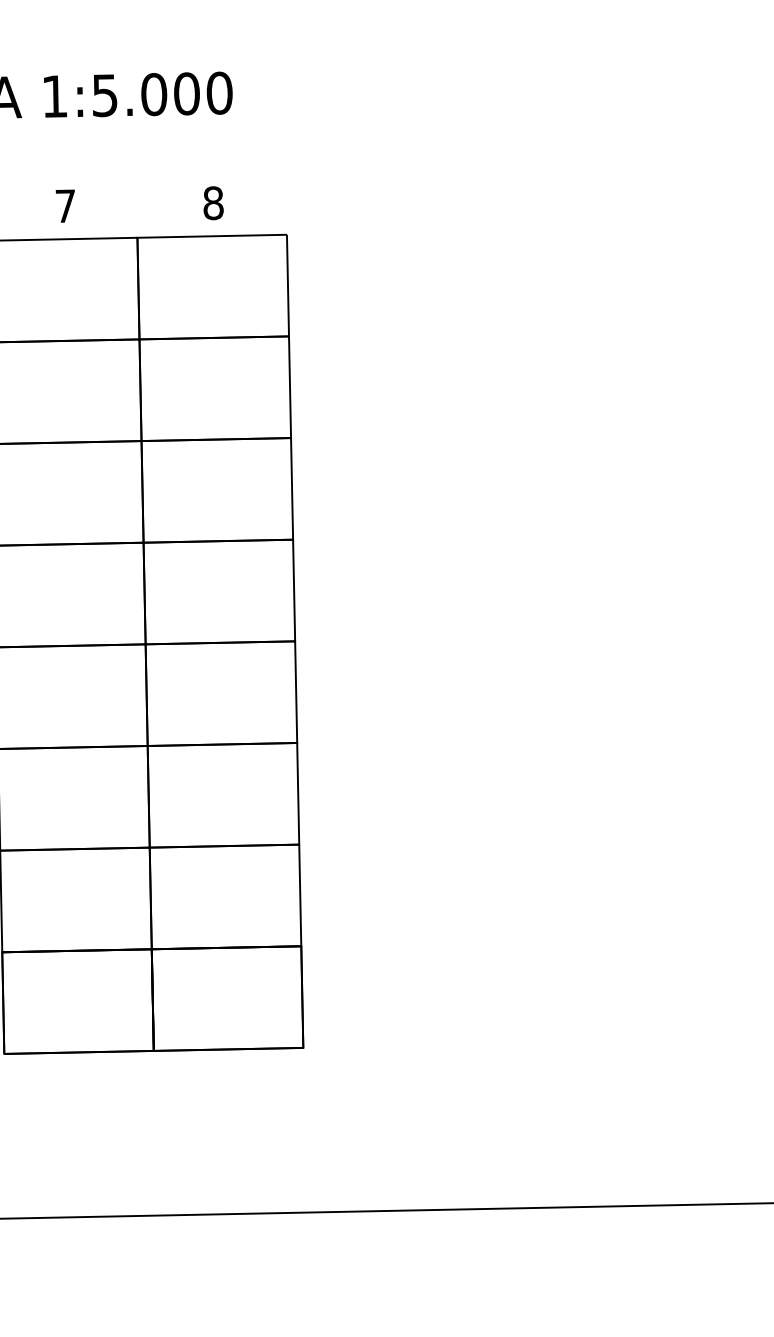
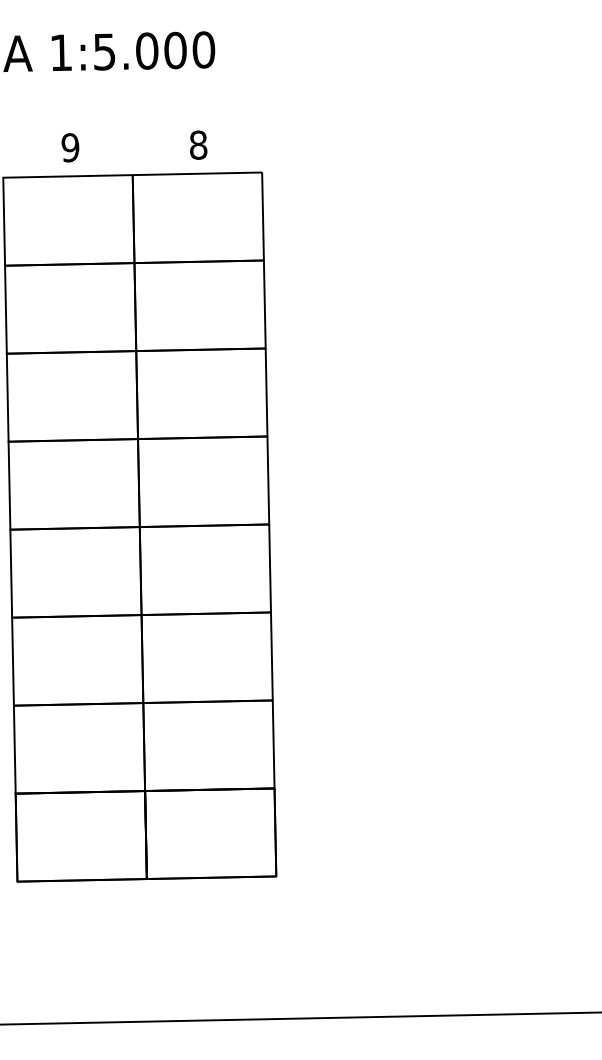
text: (65, 206) -> (70, 148), 7 -> 9

